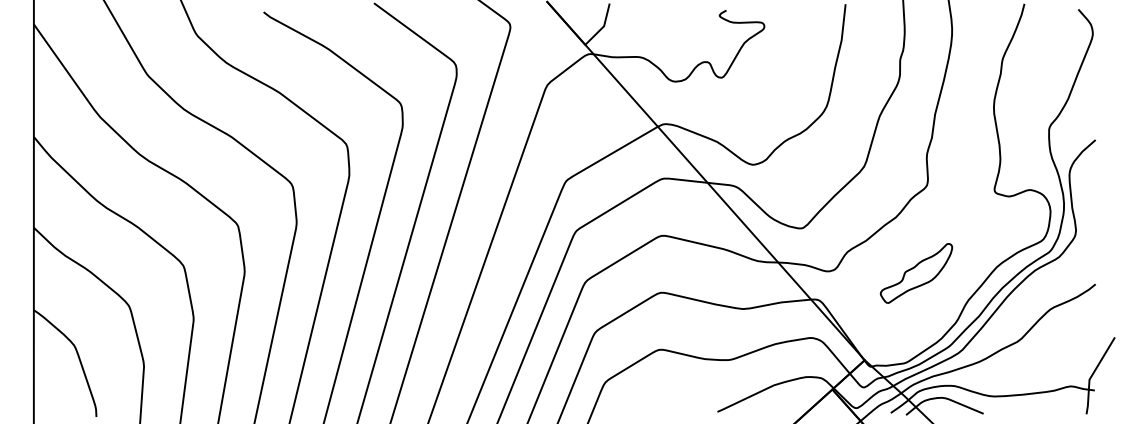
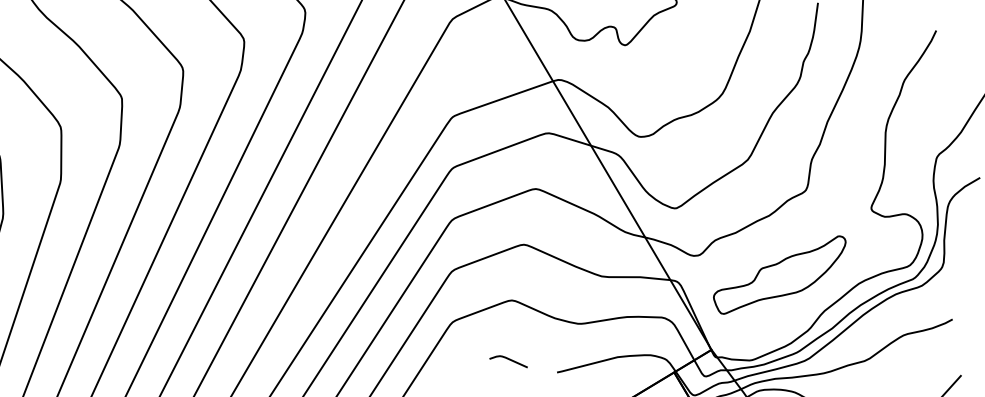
part: (916, 273) -> (778, 274), size x1.67
curve: (667, 408) -> (508, 359), added

